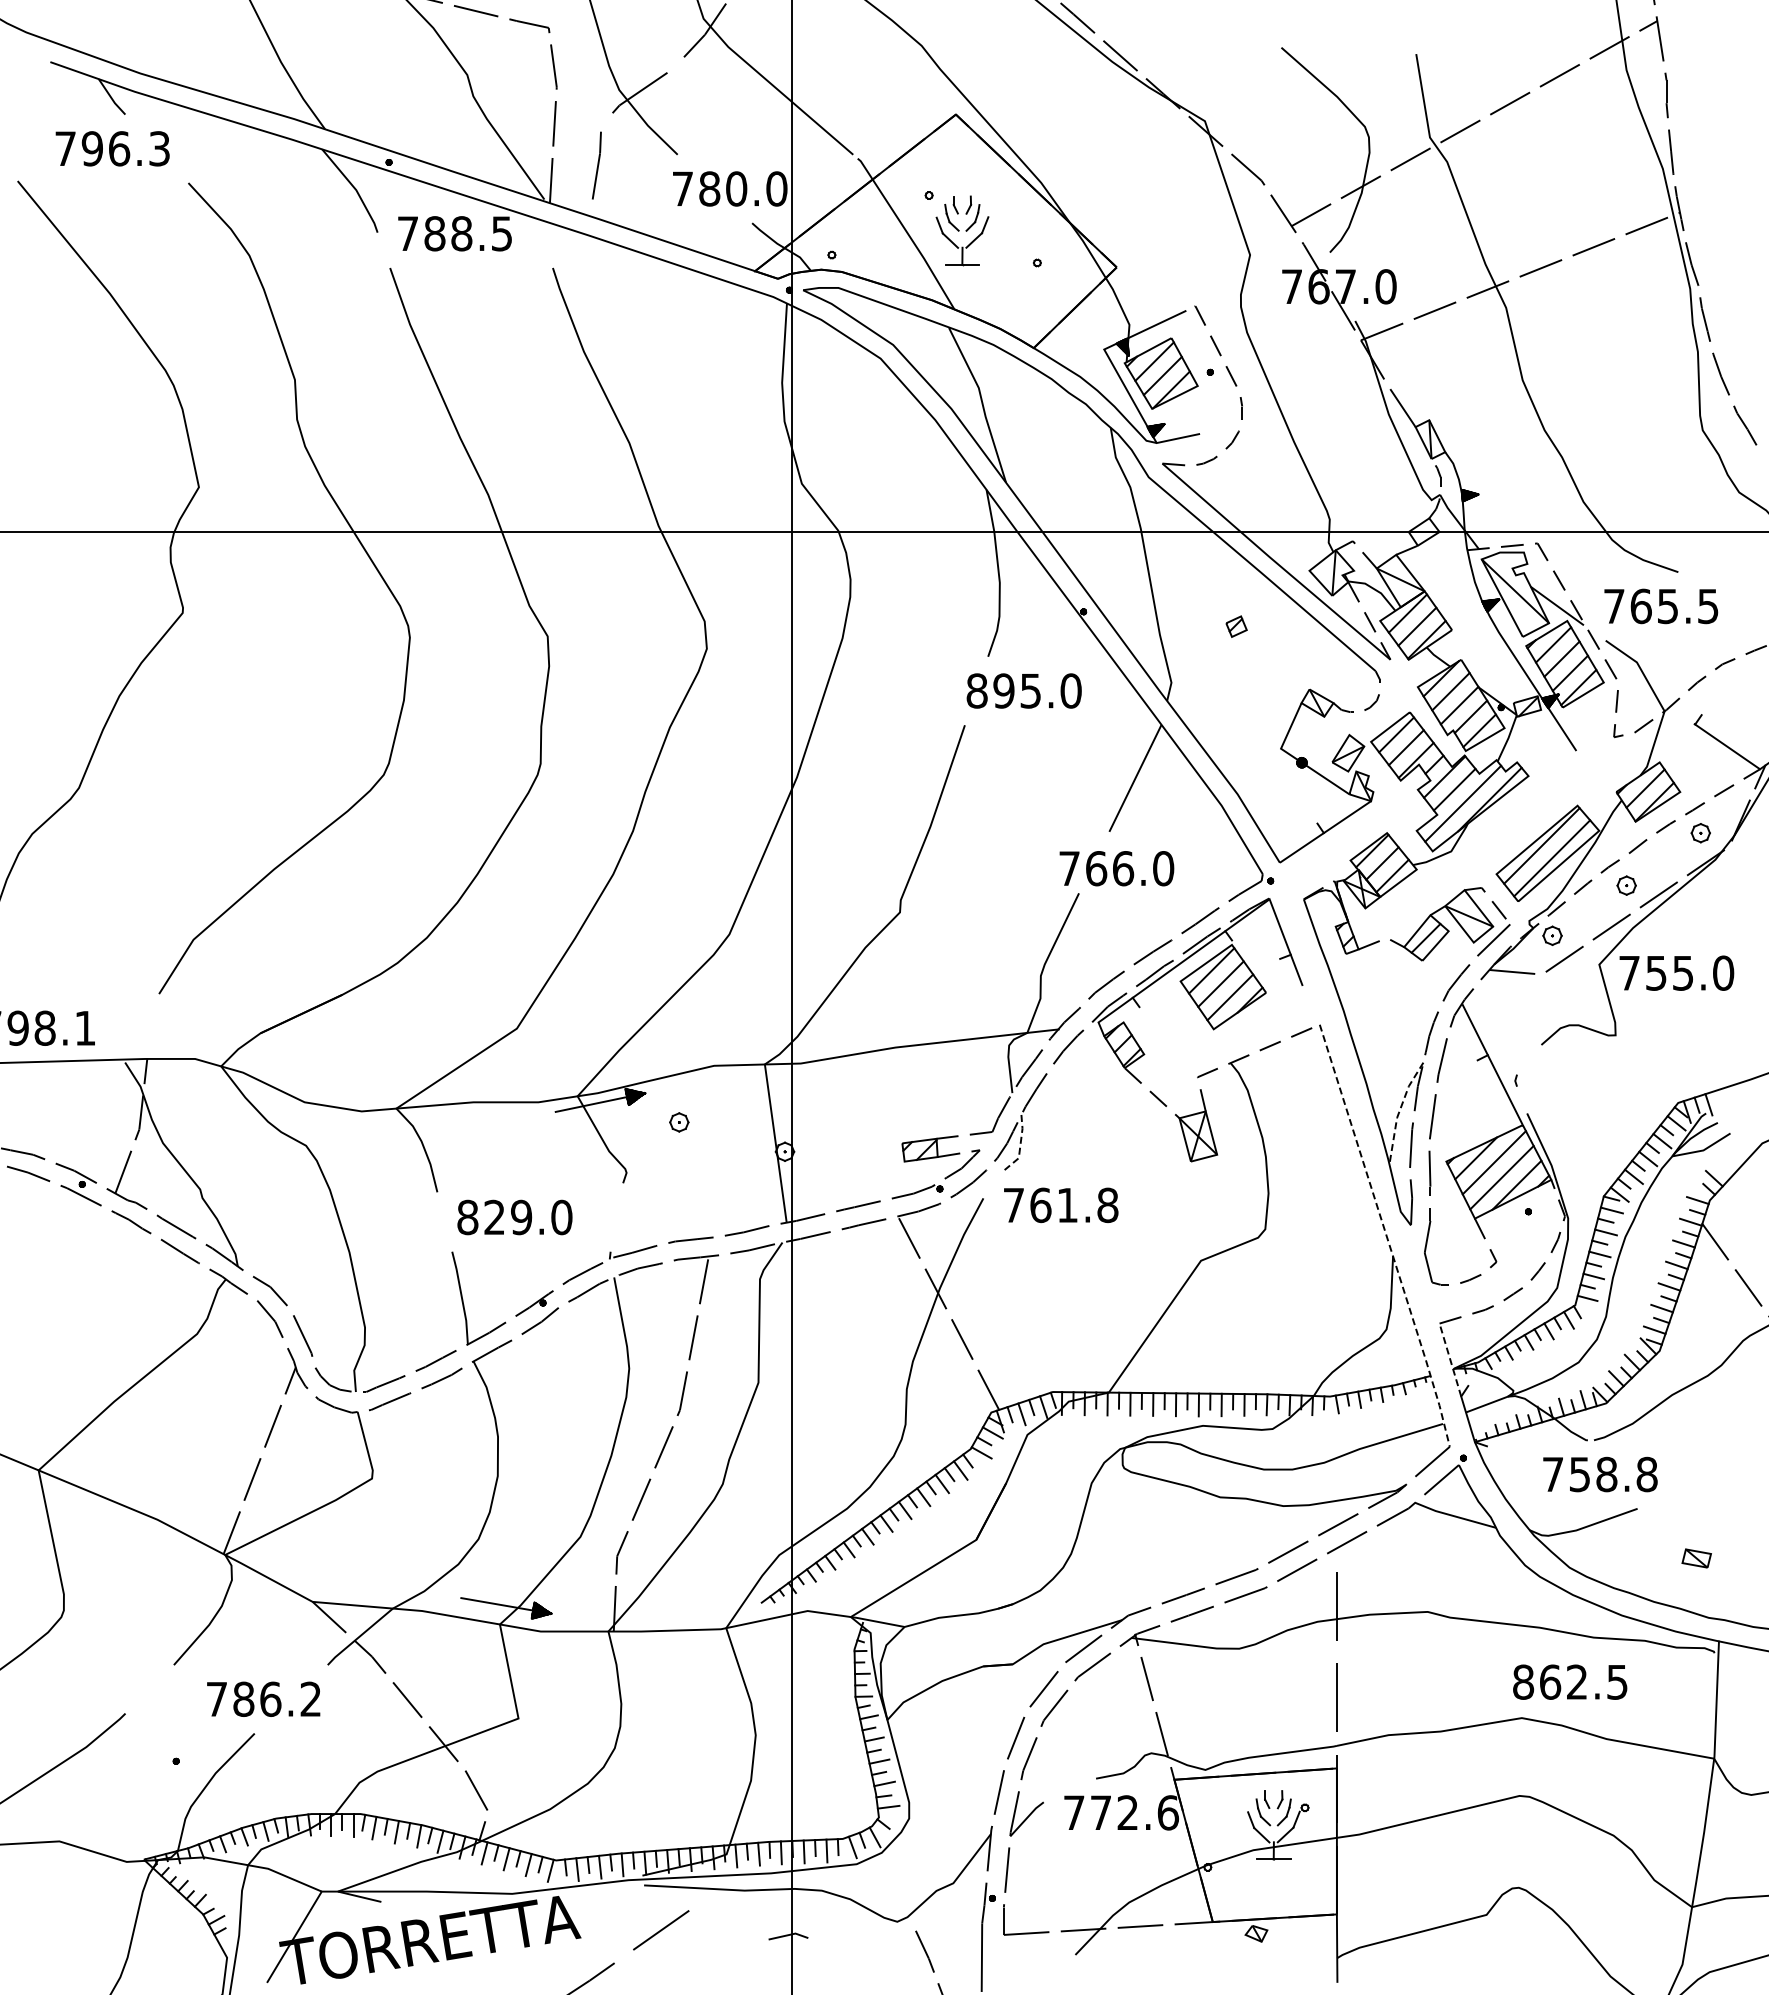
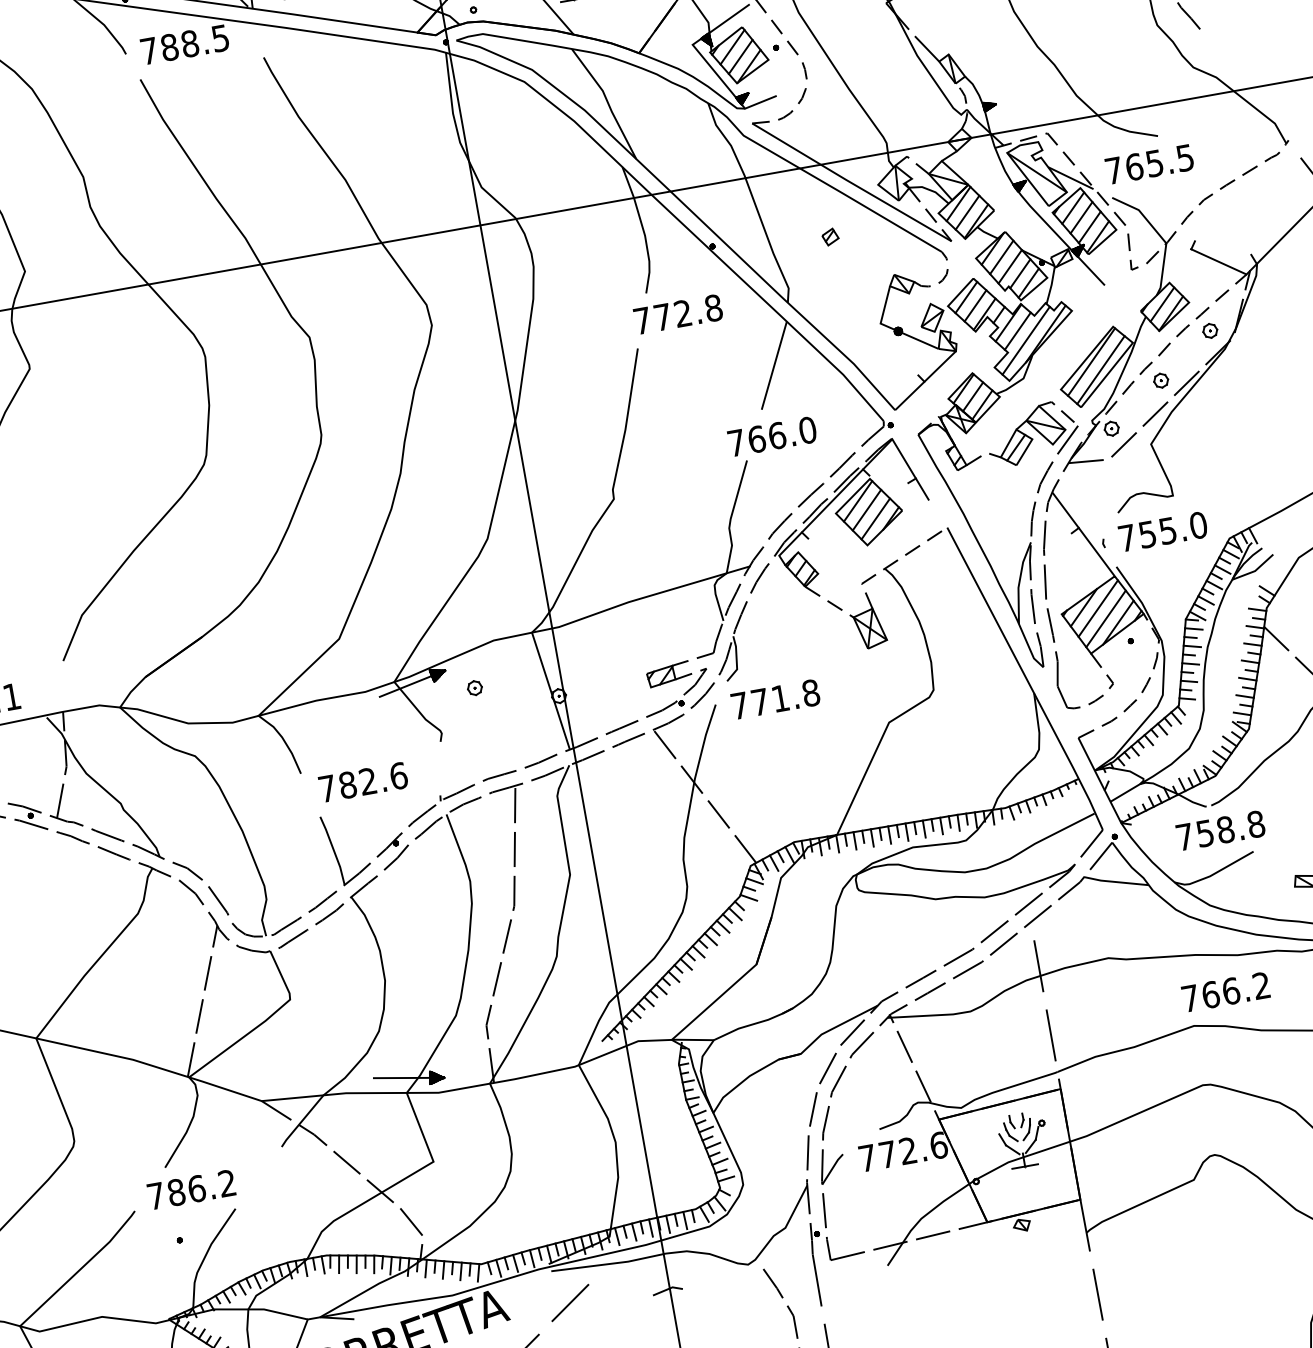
text: (1023, 690) -> (677, 314), 895.0 -> 772.8
text: (1676, 972) -> (1162, 531), moved
line: (1399, 1111) -> (1019, 582), dashed -> solid
line: (1020, 1147) -> (736, 661), dashed -> solid
text: (1040, 1205) -> (759, 702), 761.8 -> 771.8
text: (514, 1217) -> (362, 782), 829.0 -> 782.6
line: (1387, 1237) -> (1027, 679), dashed -> solid
line: (1450, 1359) -> (1091, 763), dashed -> solid
text: (1570, 1681) -> (1226, 991), 862.5 -> 766.2
text: (263, 1698) -> (191, 1189), moved

